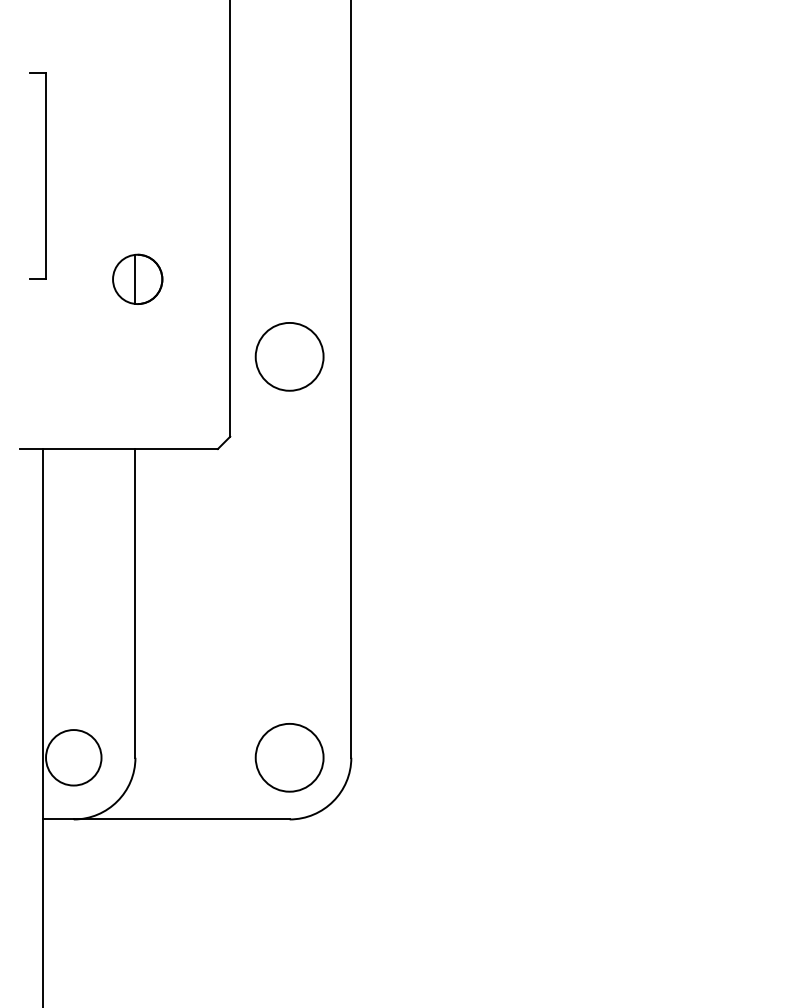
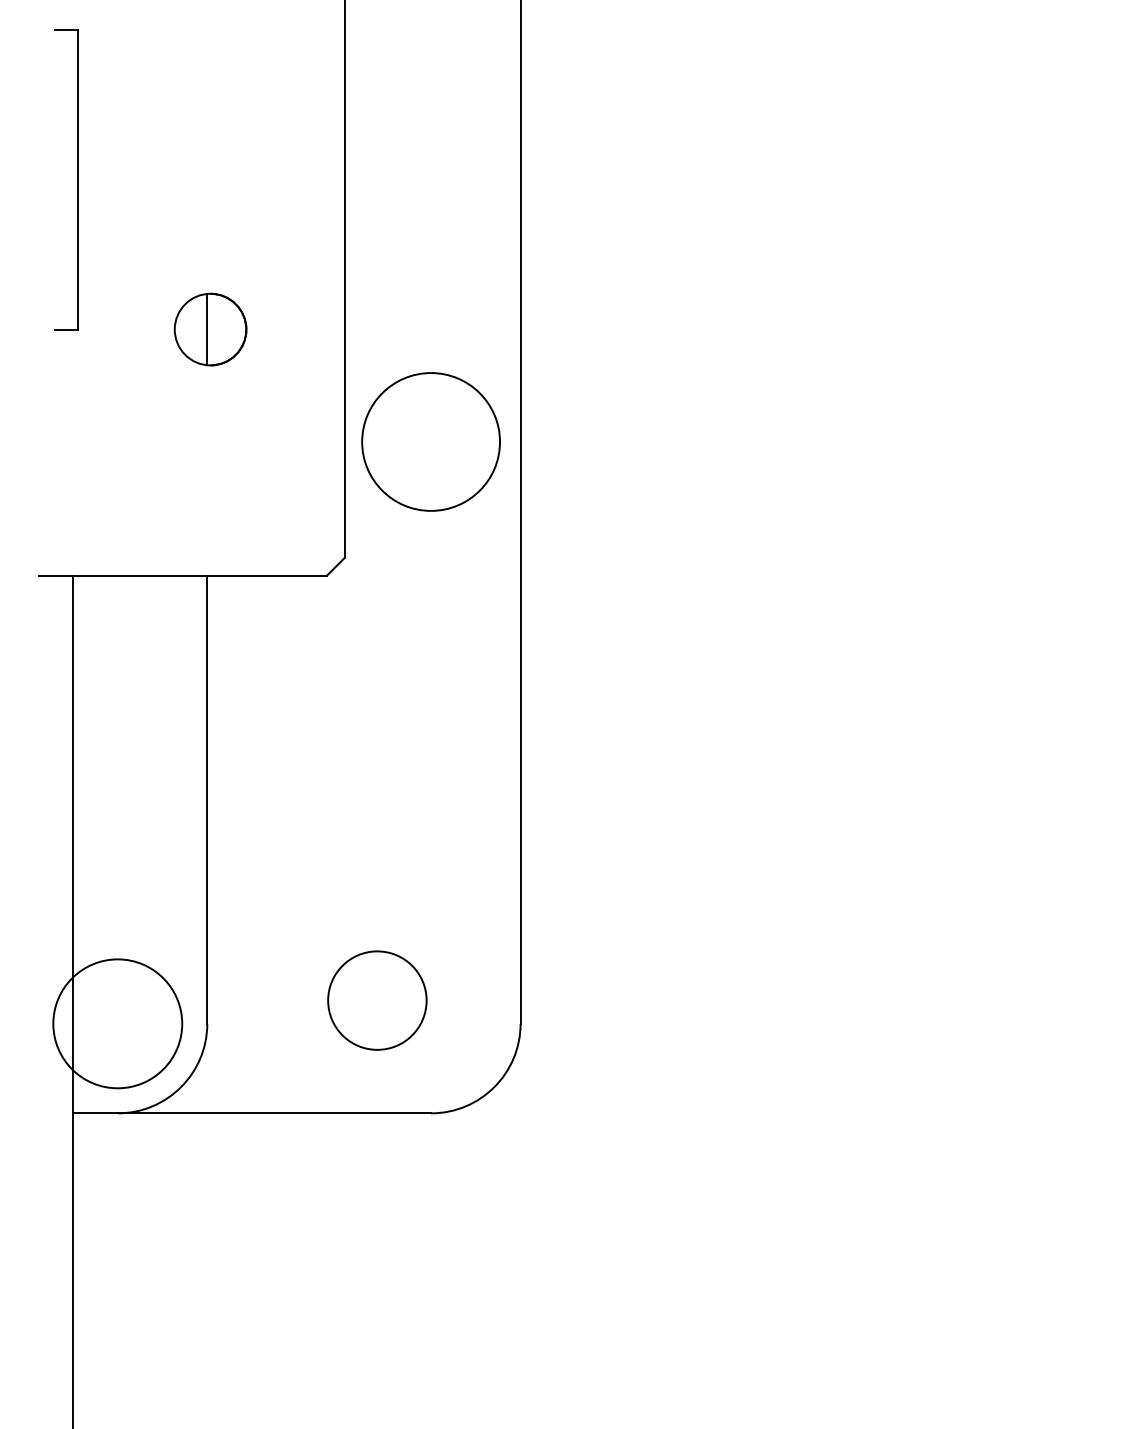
circle: (289, 356) -> (430, 441), size x1.4
circle: (73, 757) -> (117, 1023), size x1.6
circle: (289, 757) -> (377, 1000), moved

